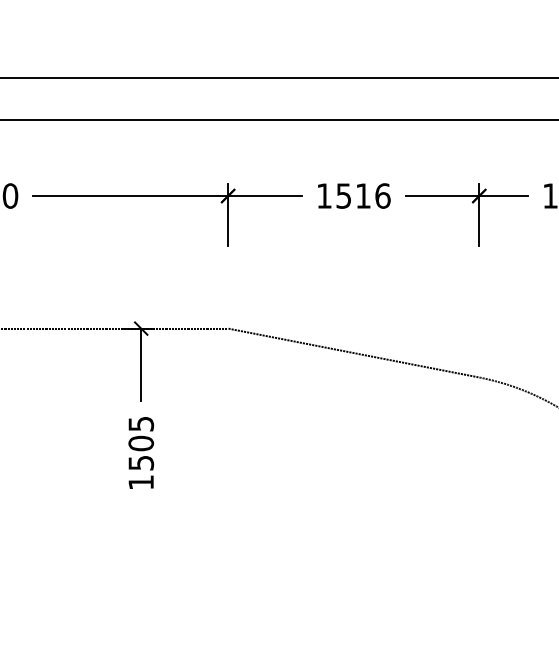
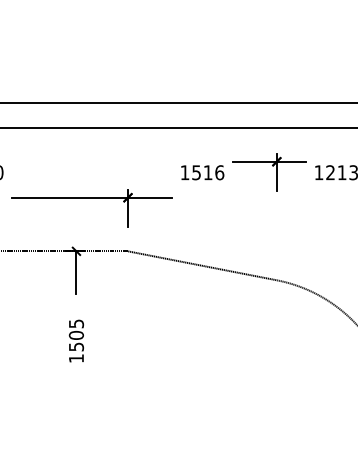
part: (166, 197) -> (91, 198), moved
part: (471, 204) -> (272, 166), moved
text: (139, 452) -> (75, 340), moved

